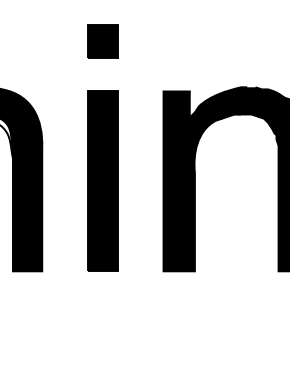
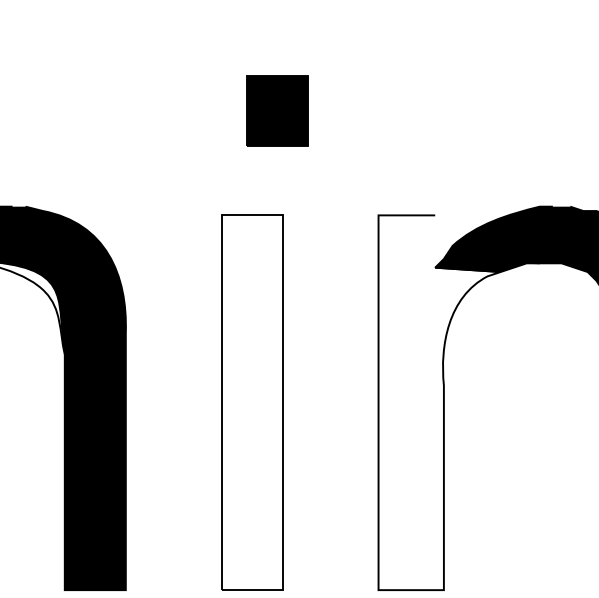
part: (102, 41) -> (276, 111), moved
fill: (102, 181) -> (251, 402), removed
fill: (192, 181) -> (438, 402), removed

